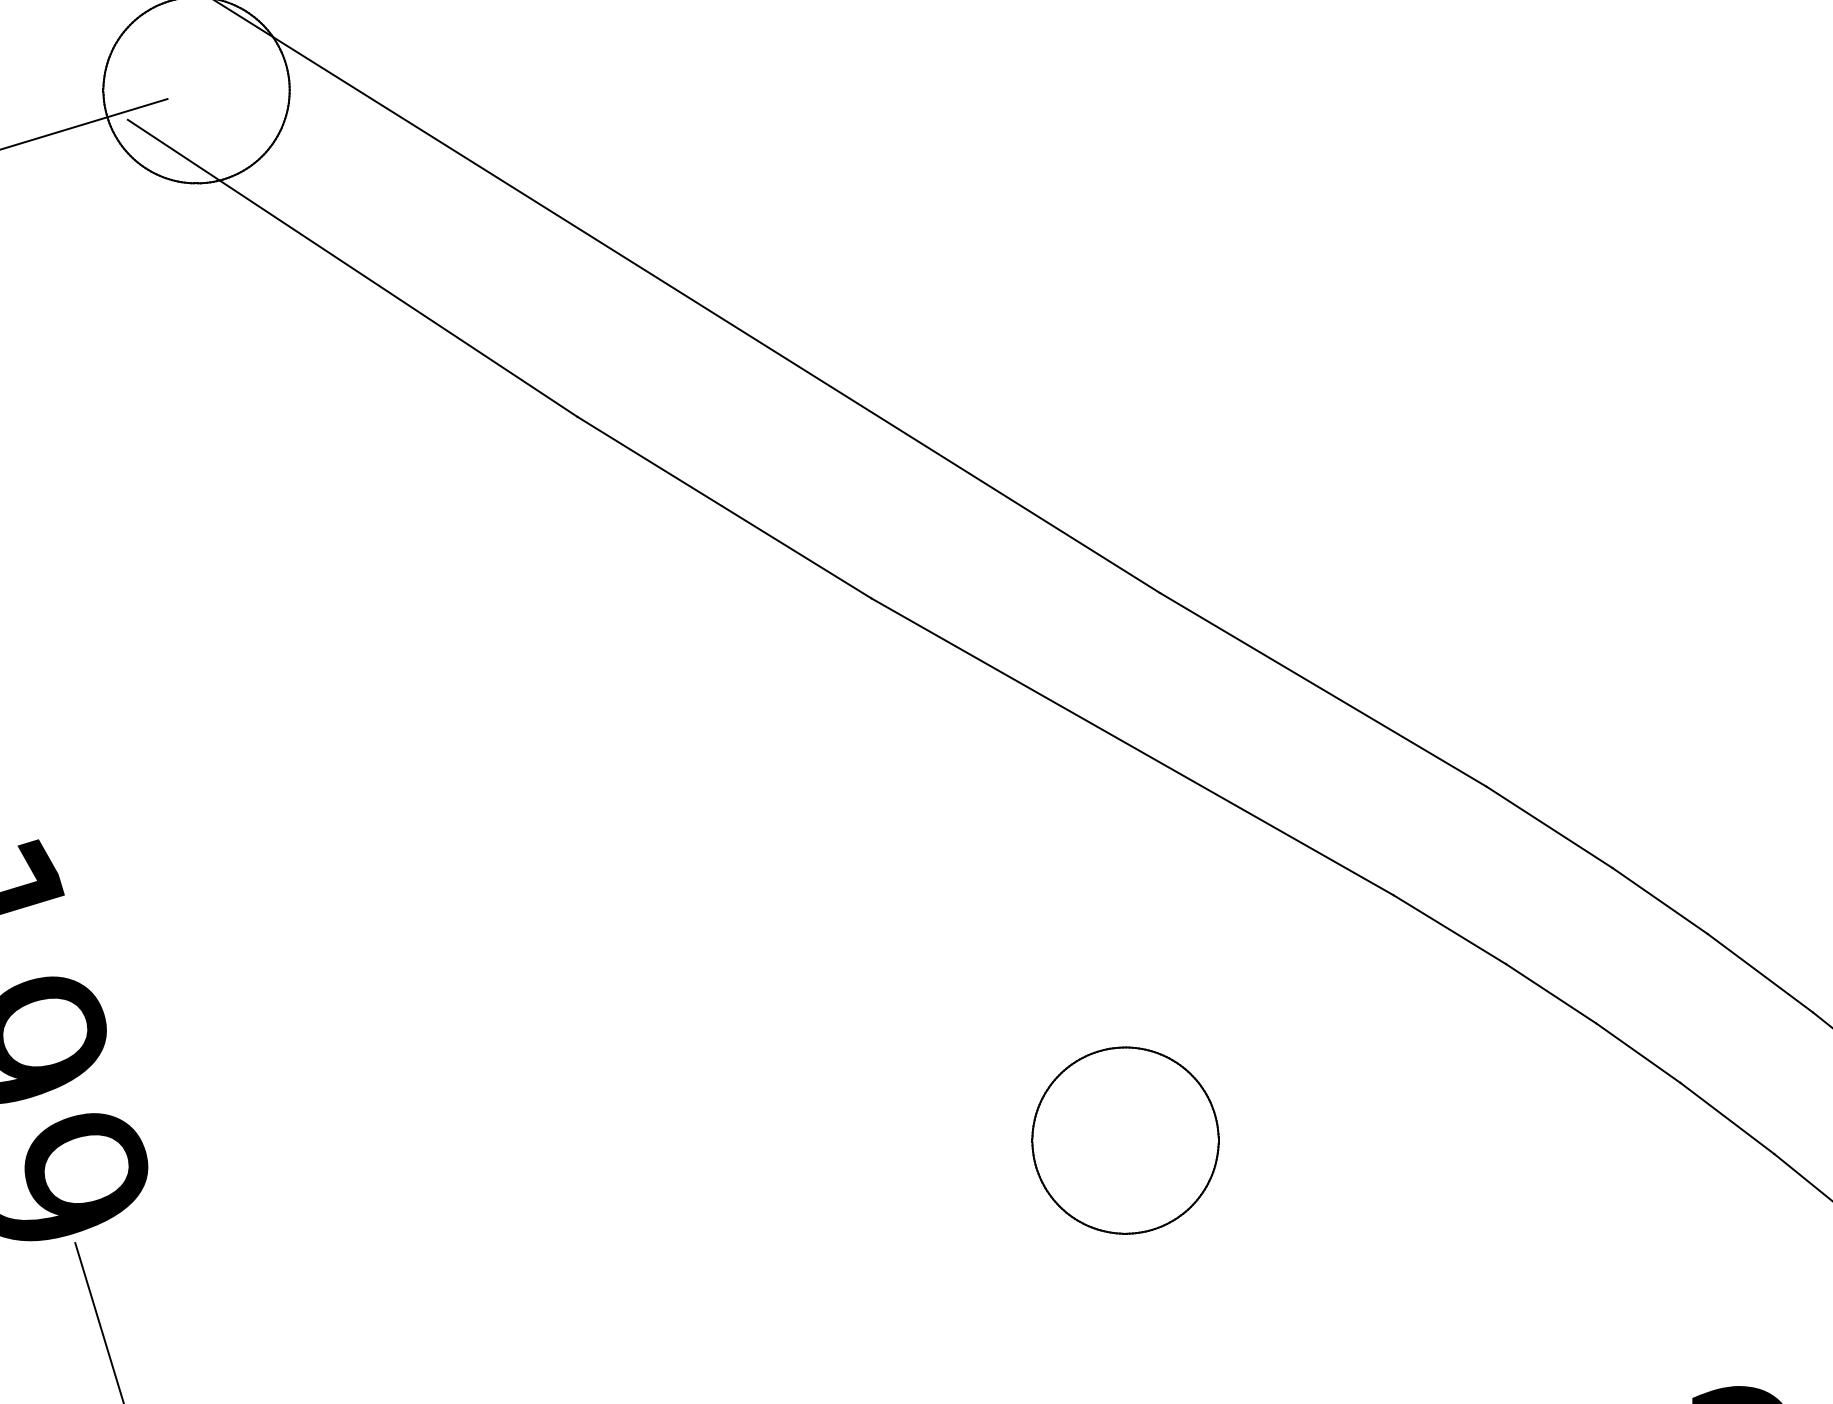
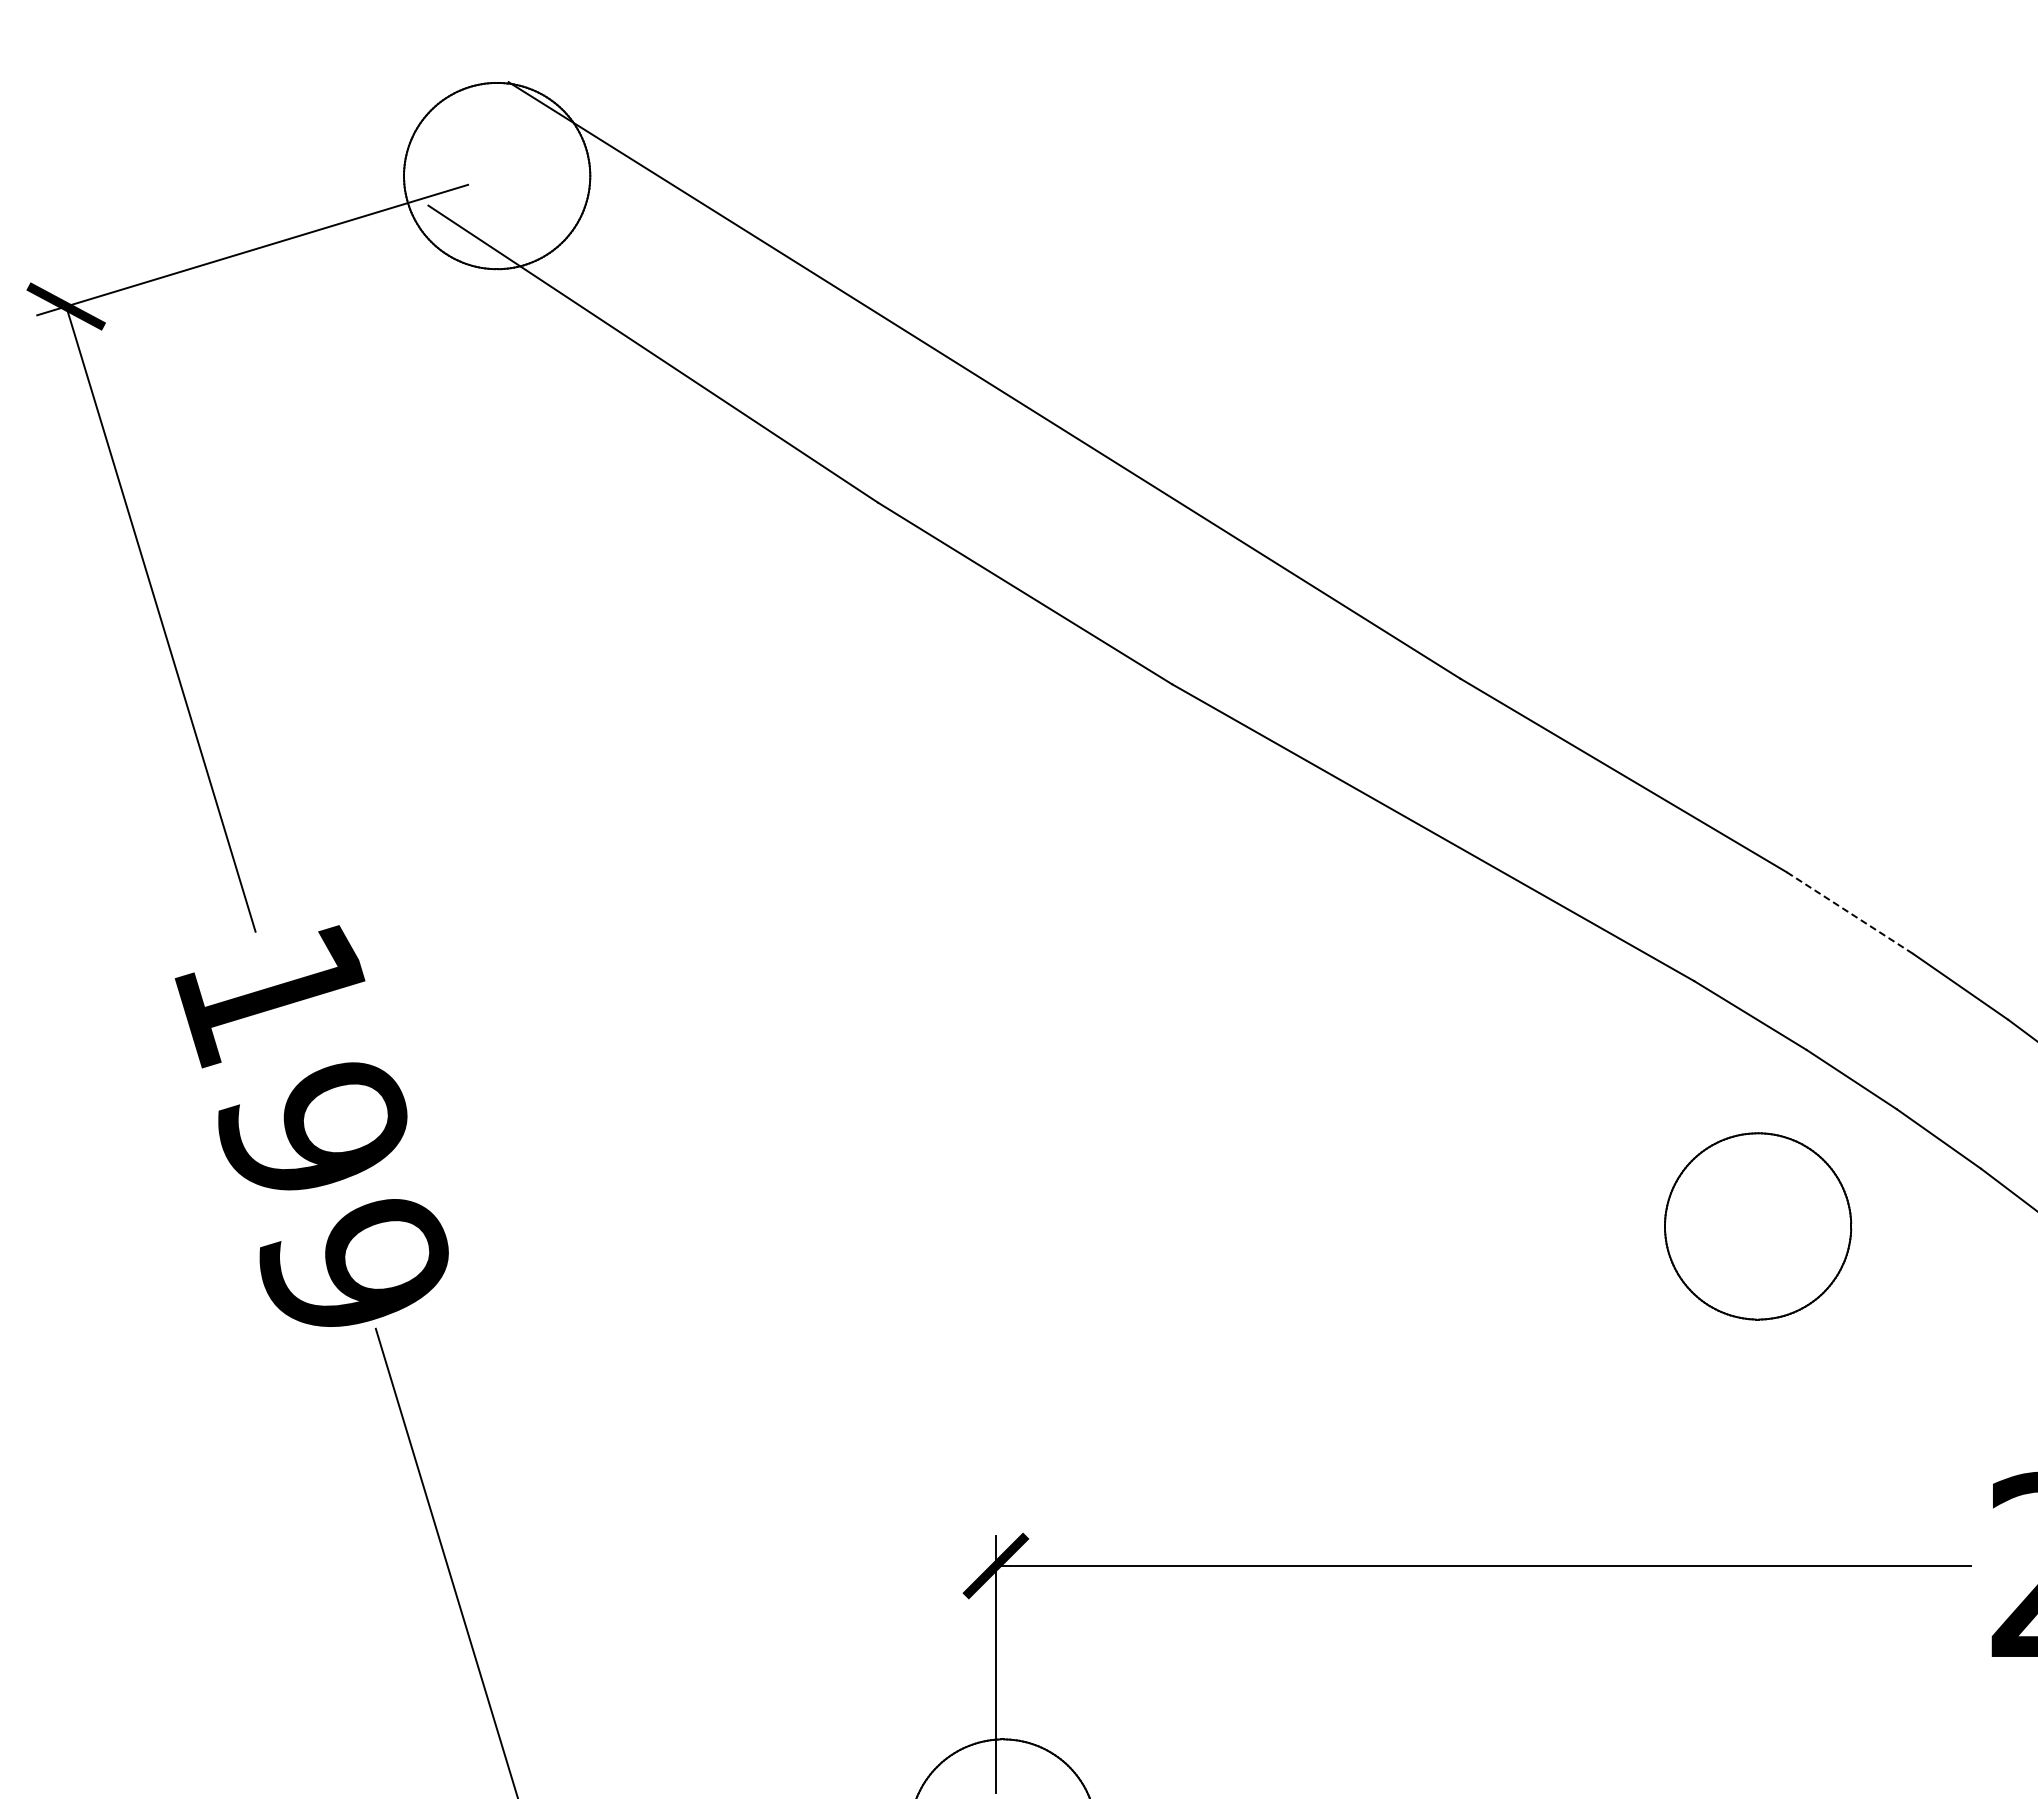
line: (1549, 827) -> (1850, 913), solid -> dashed
part: (1125, 1140) -> (1758, 1226), moved

